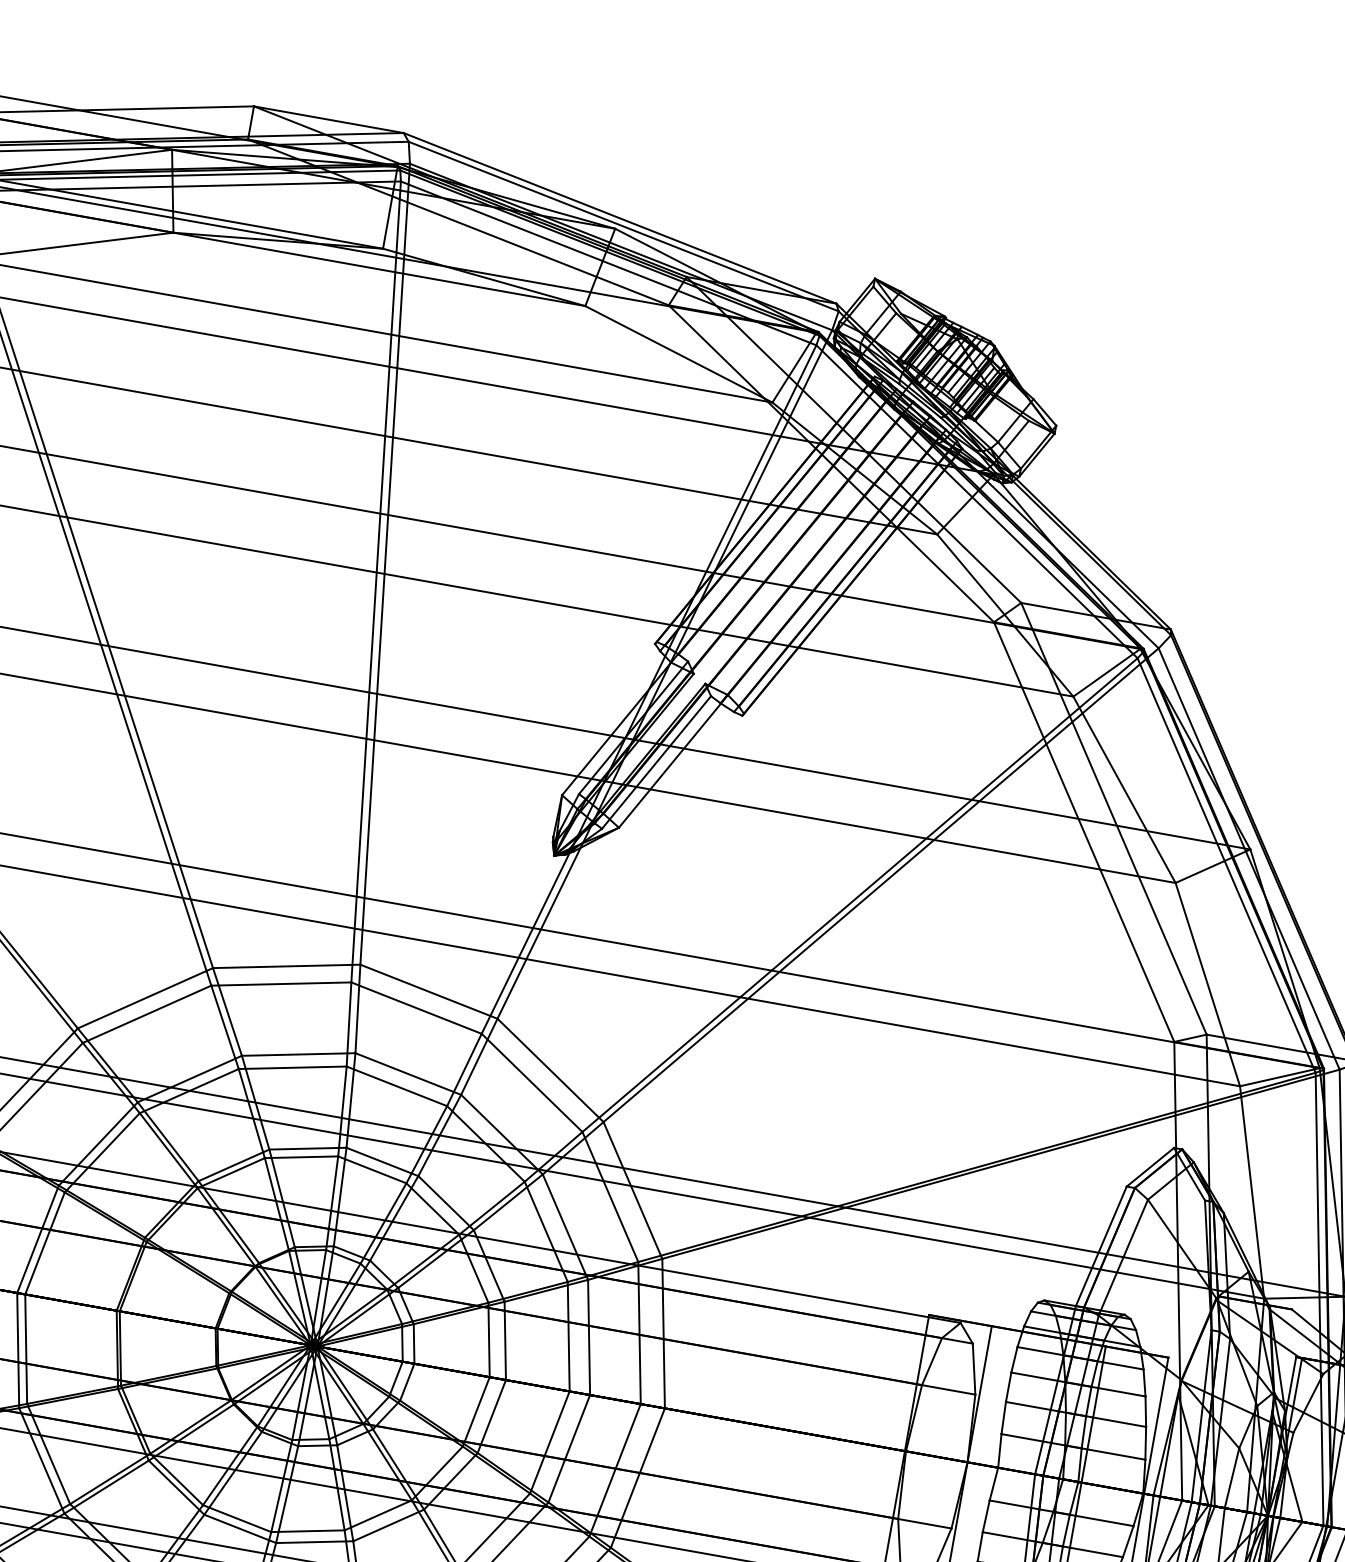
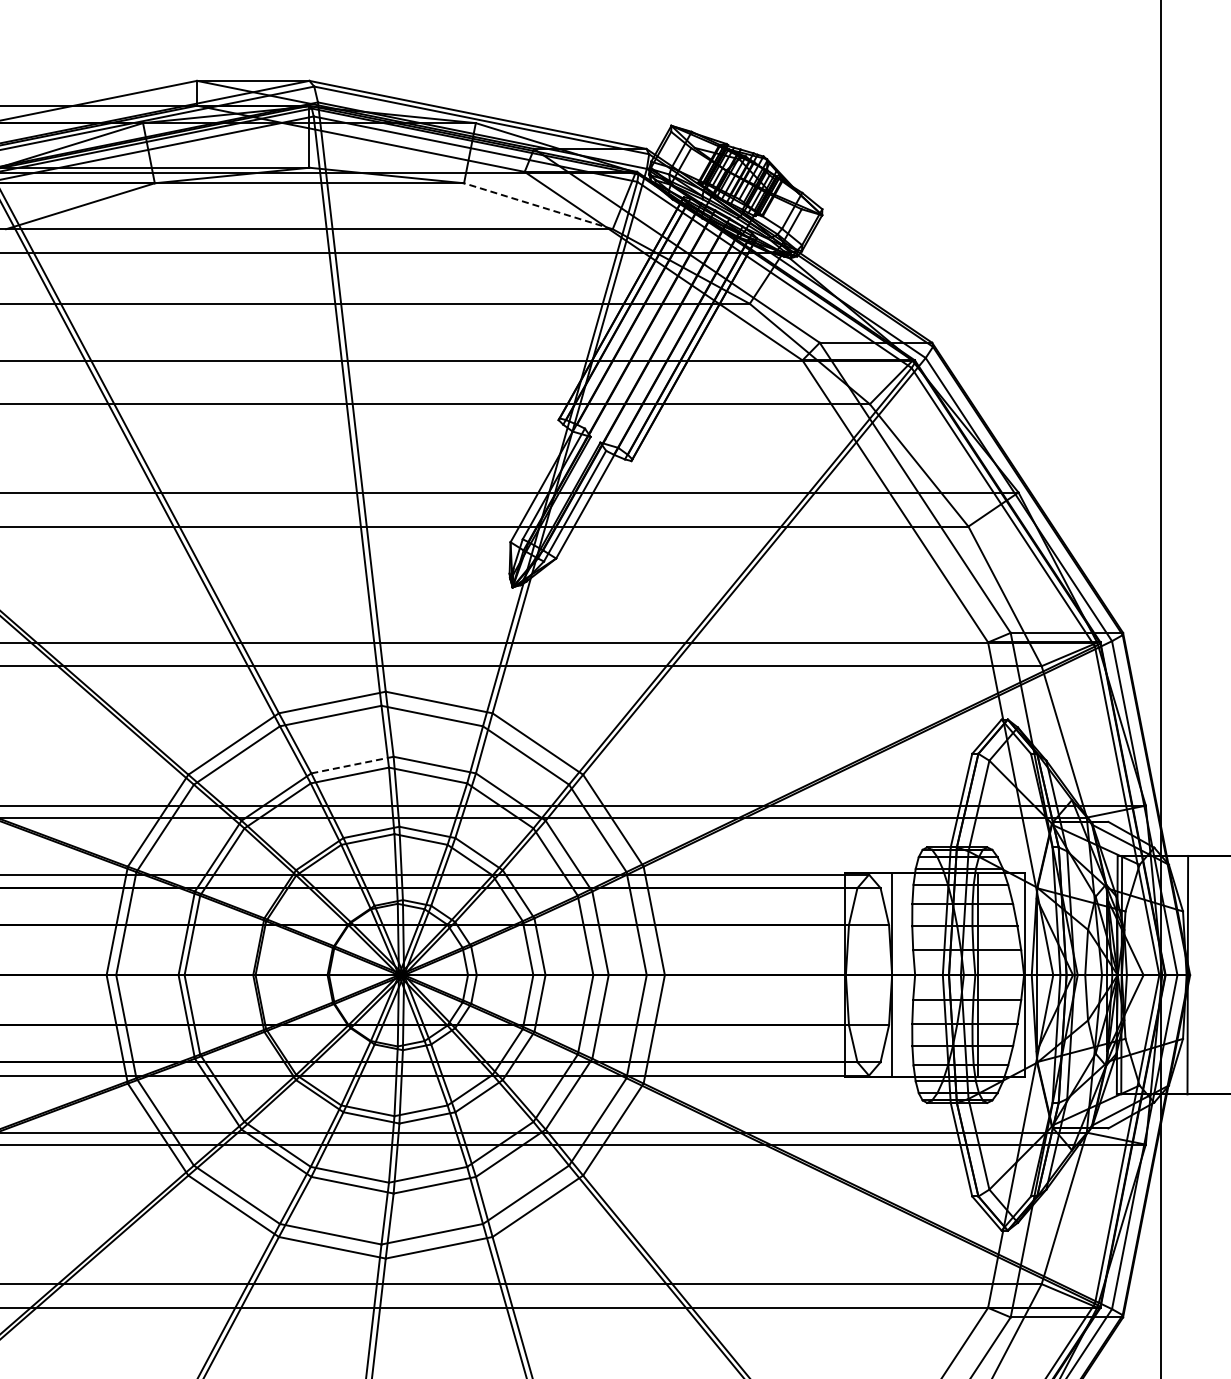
line: (678, 354) -> (538, 206), solid -> dashed
line: (298, 1055) -> (352, 765), solid -> dashed

